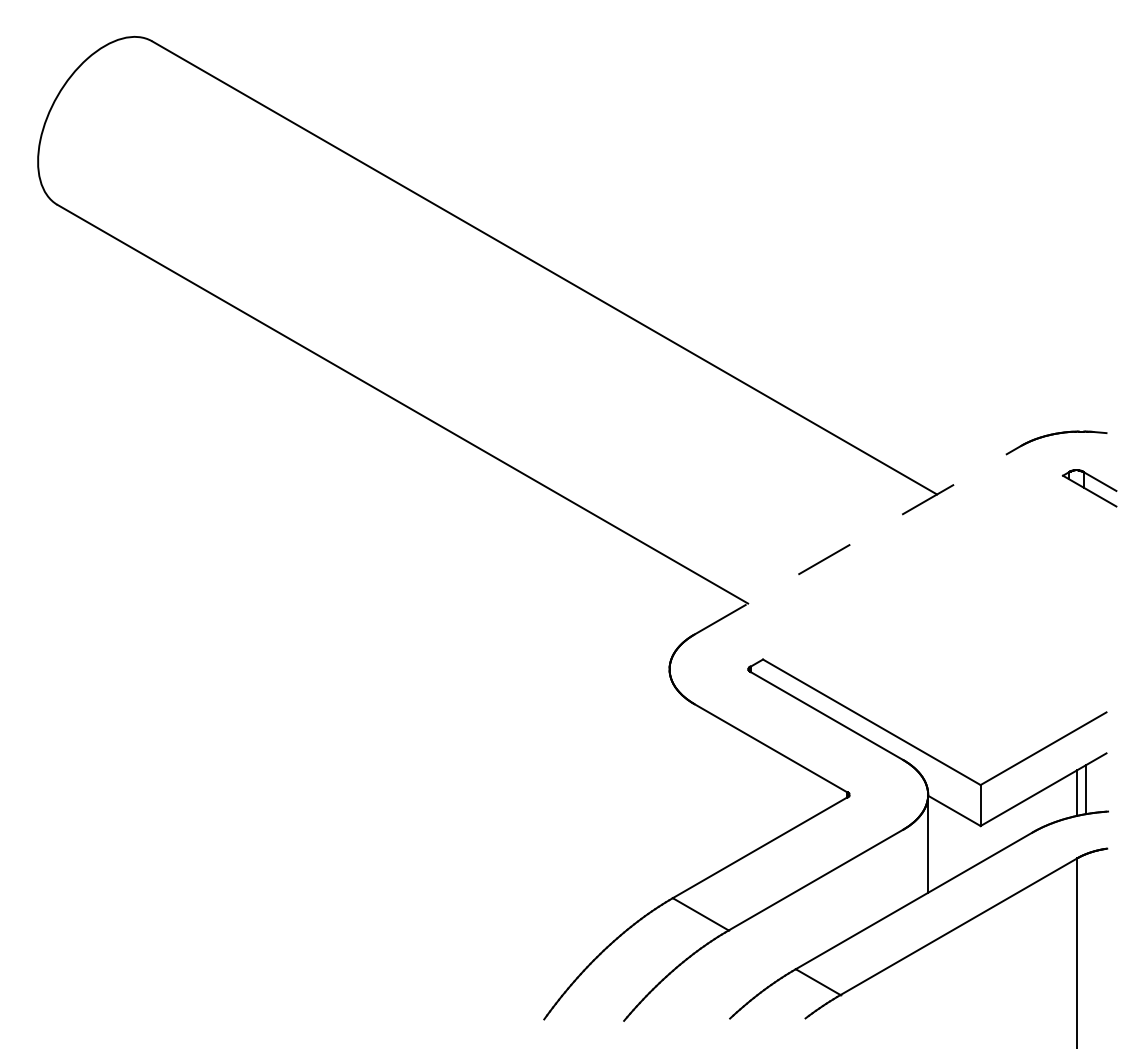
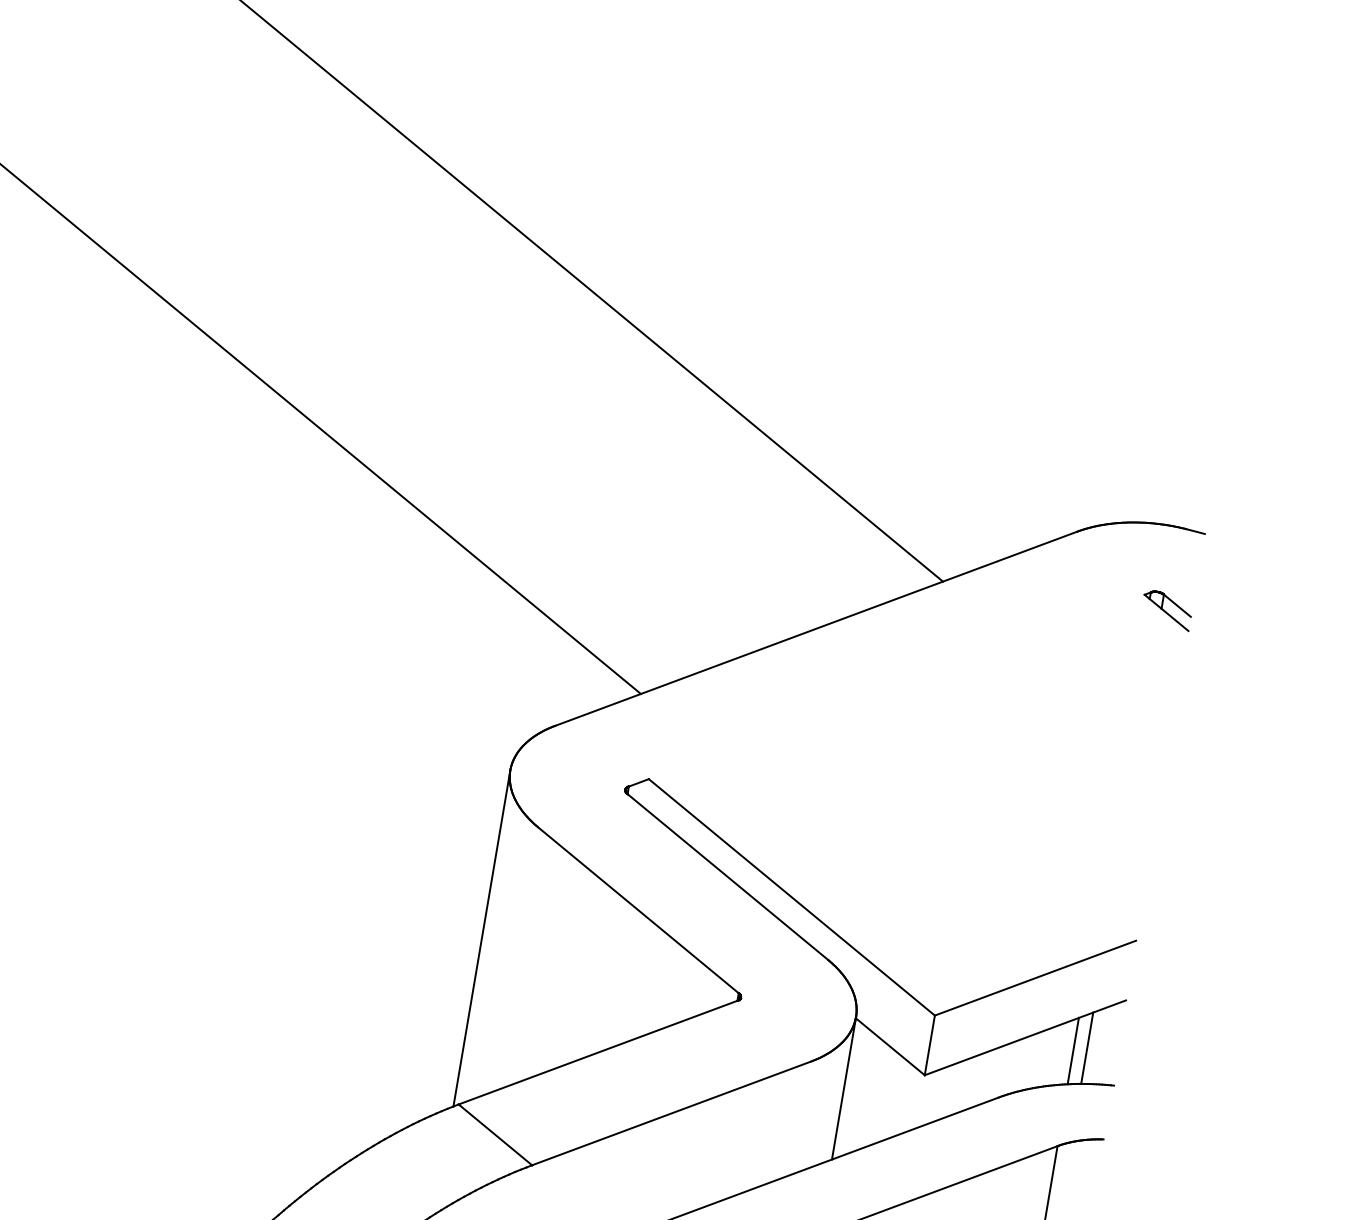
part: (1089, 488) -> (1166, 610), size x0.62
line: (857, 540) -> (815, 629), dashed -> solid
line: (669, 784) -> (481, 938), added

